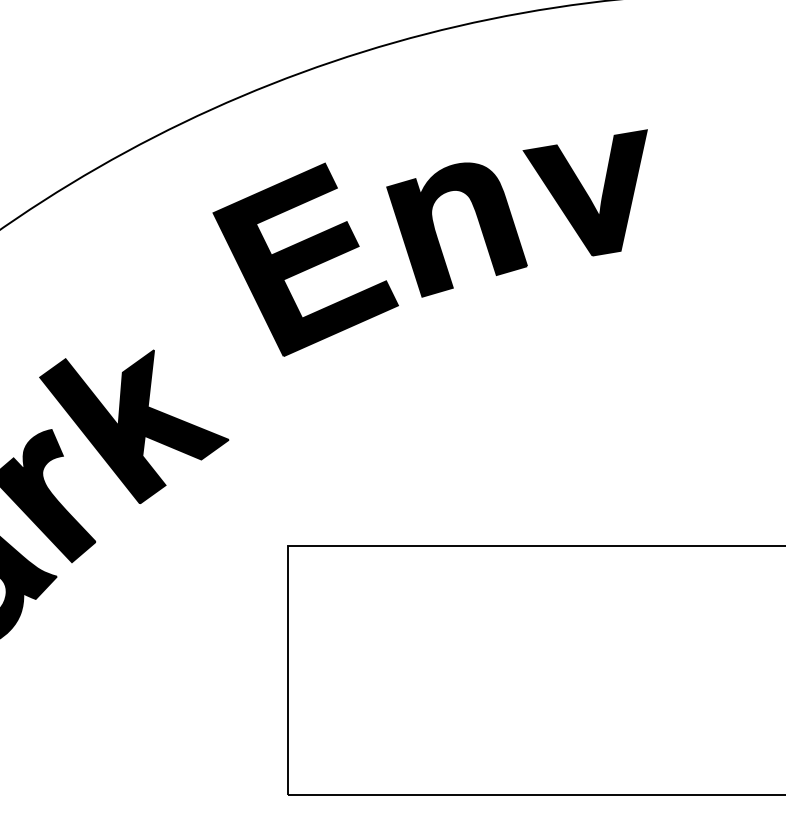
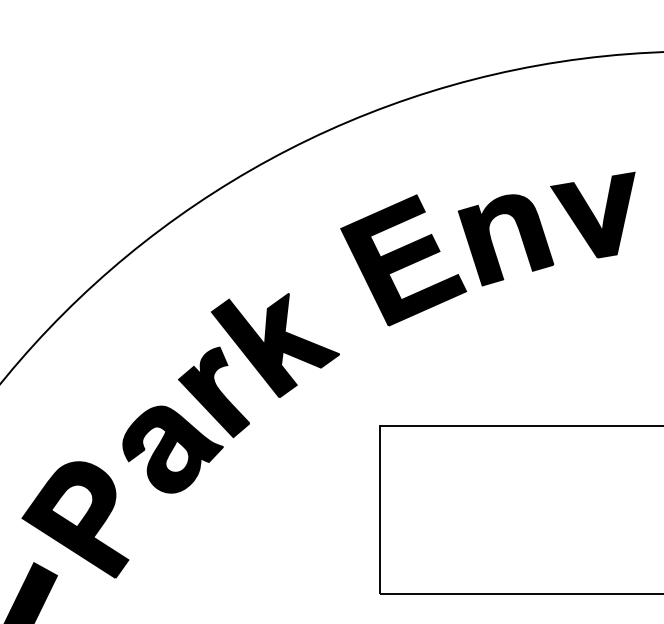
part: (429, 242) -> (487, 248), moved

